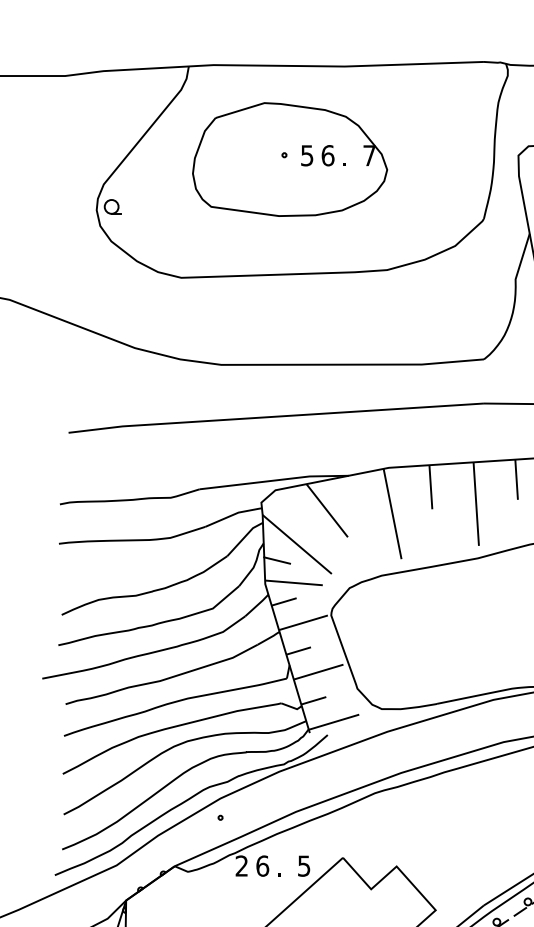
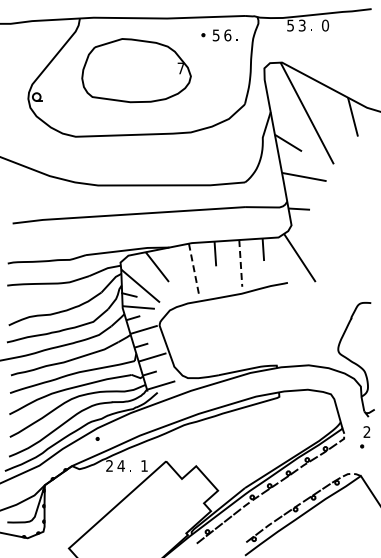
part: (313, 155) -> (219, 35), moved
line: (475, 504) -> (240, 263), solid -> dashed
line: (391, 513) -> (193, 268), solid -> dashed
text: (261, 865) -> (120, 465), 6 -> 4
text: (304, 865) -> (144, 465), 5 -> 1

